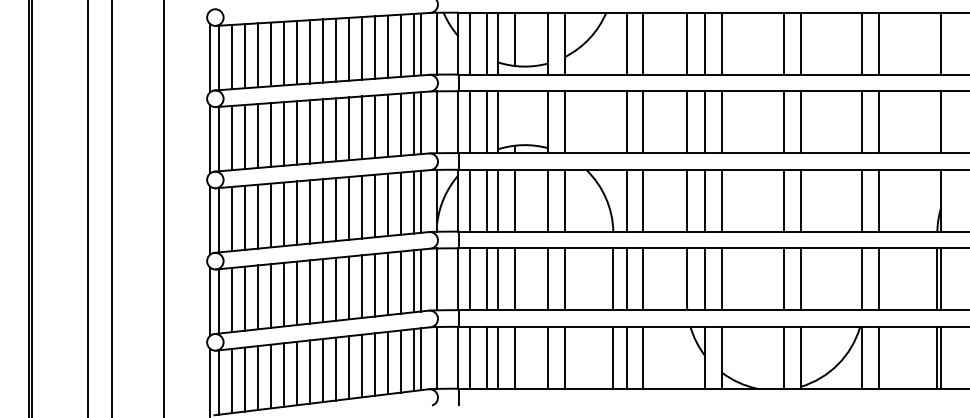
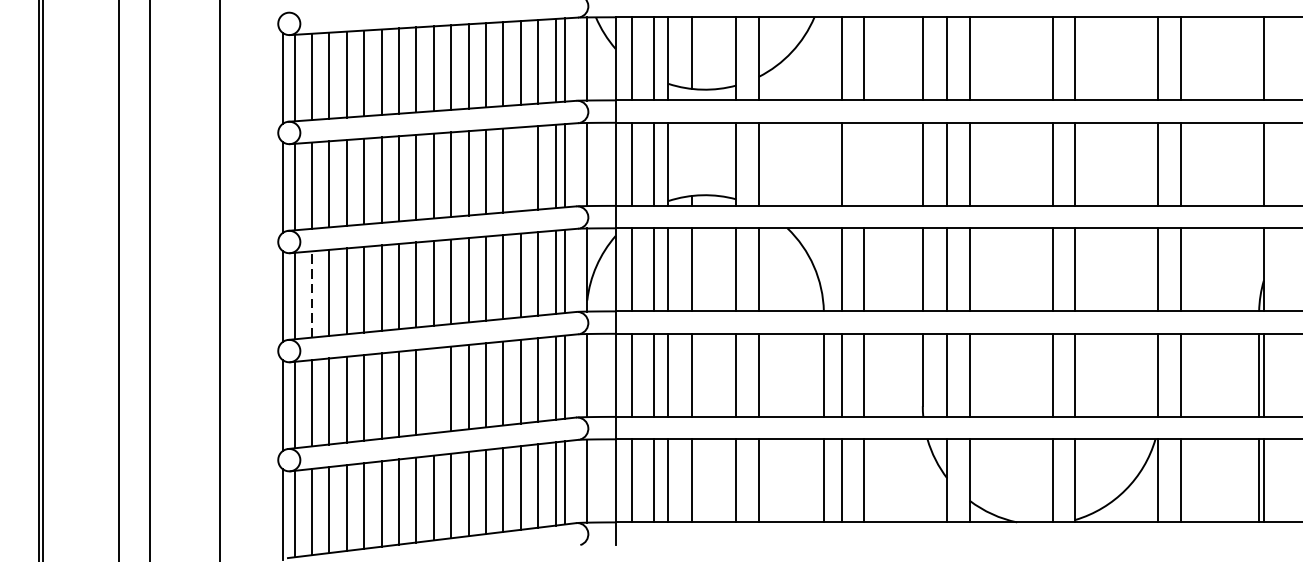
line: (643, 122) -> (864, 164), removed
line: (387, 125) -> (520, 168), removed
line: (232, 218) -> (312, 293), solid -> dashed
line: (322, 290) -> (433, 390), removed

